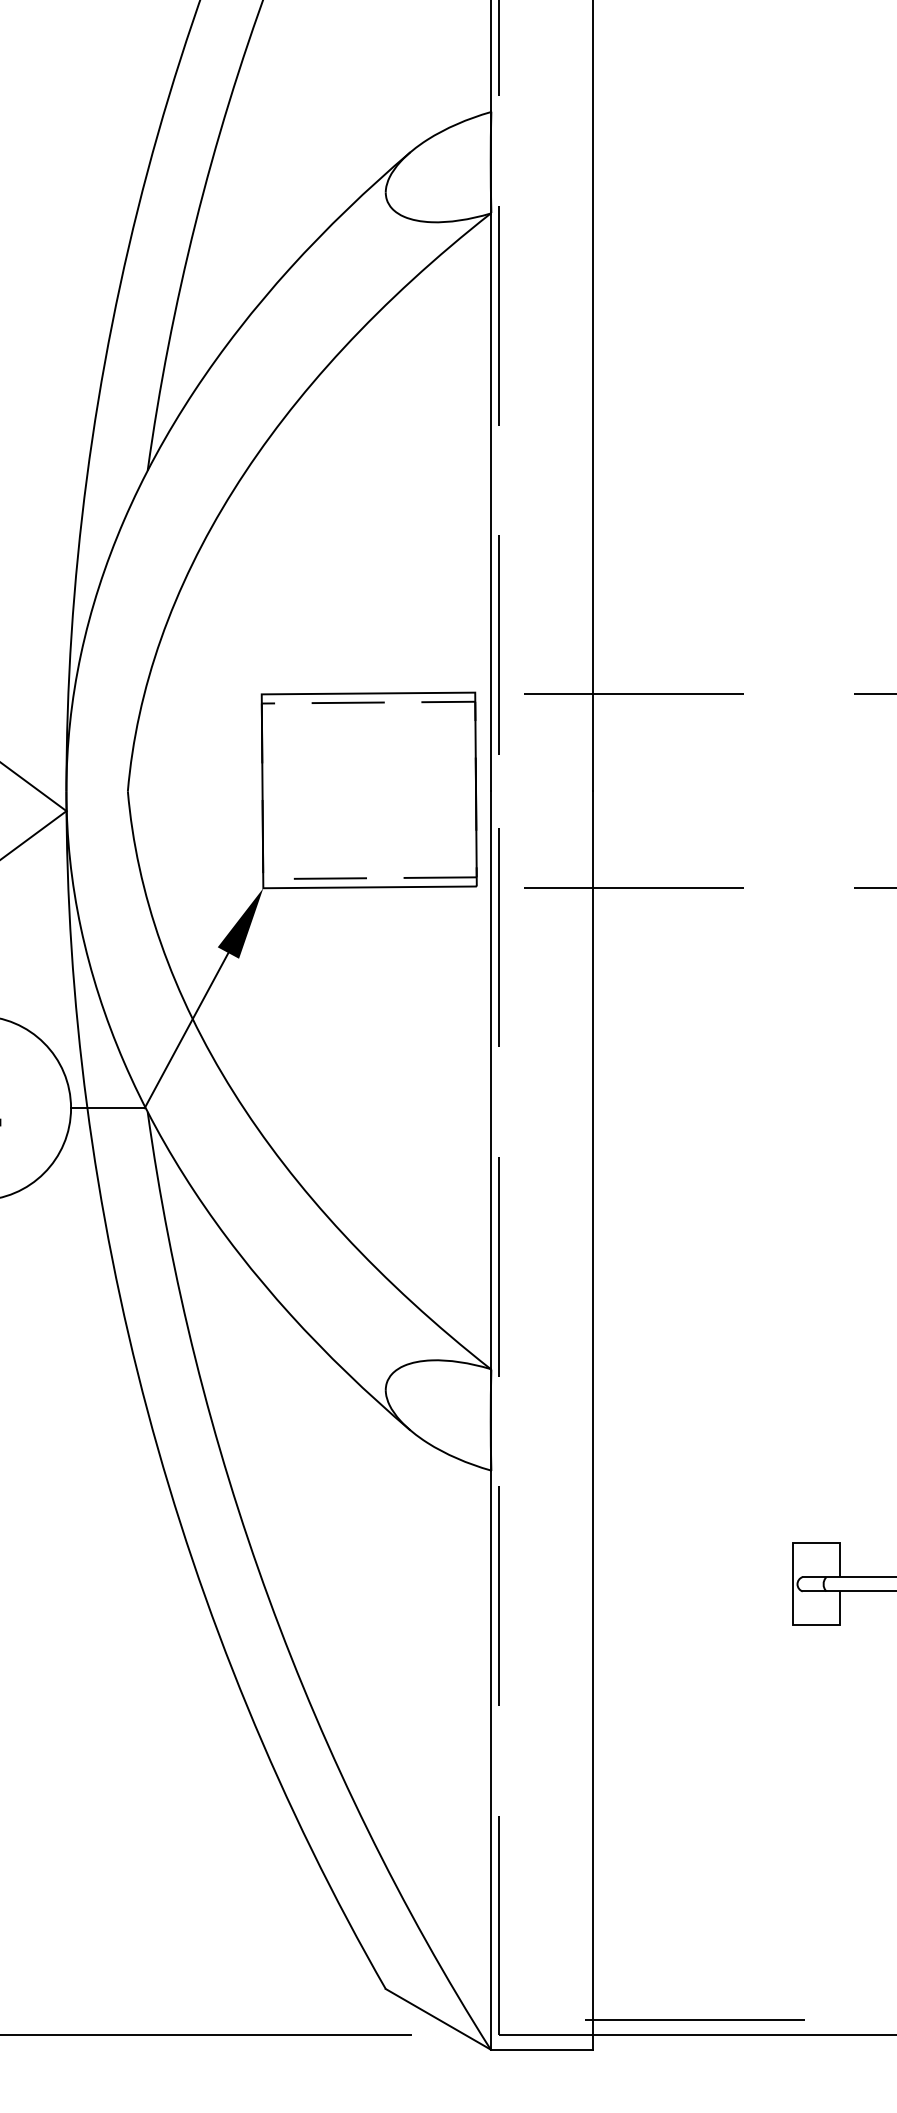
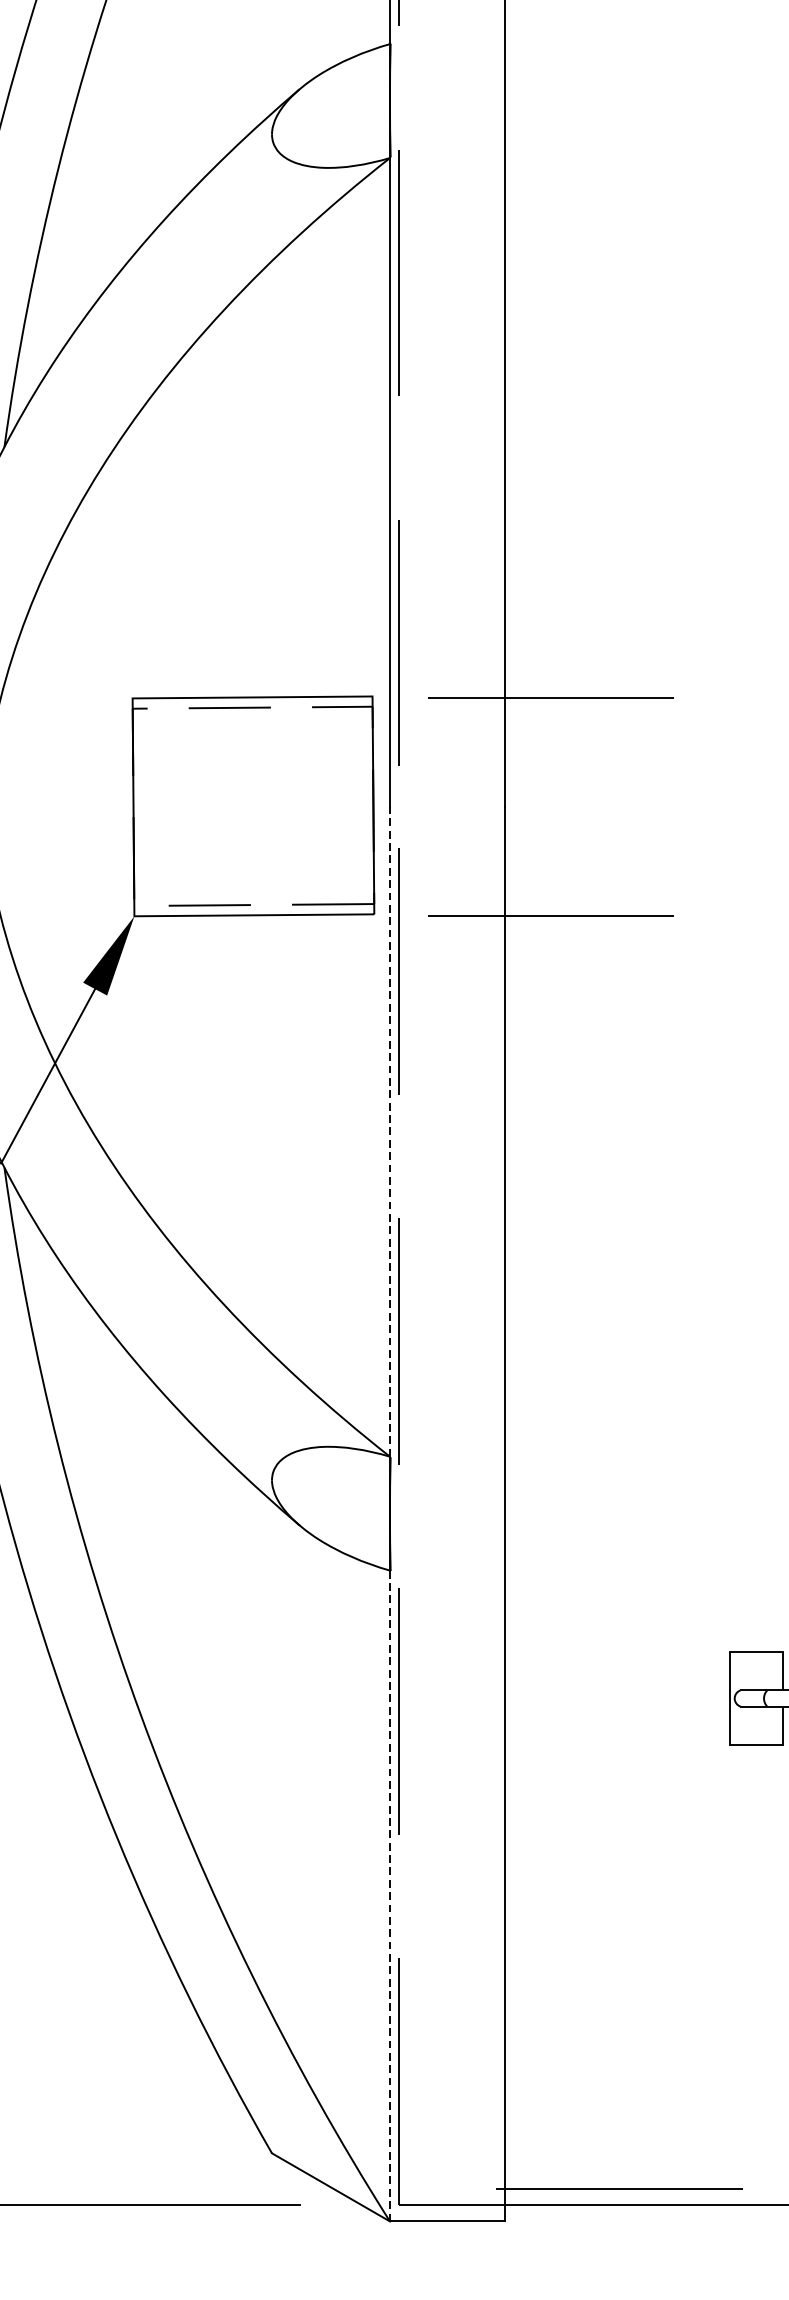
line: (490, 1080) -> (389, 1132), solid -> dashed
line: (490, 1759) -> (389, 1895), solid -> dashed

